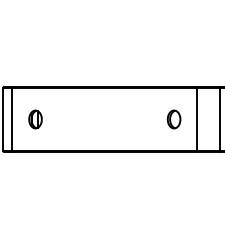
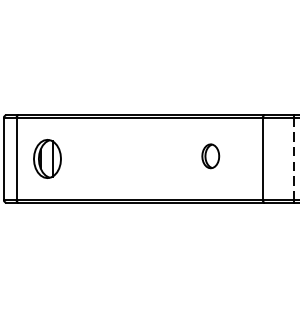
part: (35, 119) -> (47, 159), size x1.6
part: (173, 119) -> (209, 156), moved
line: (220, 119) -> (293, 159), solid -> dashed

